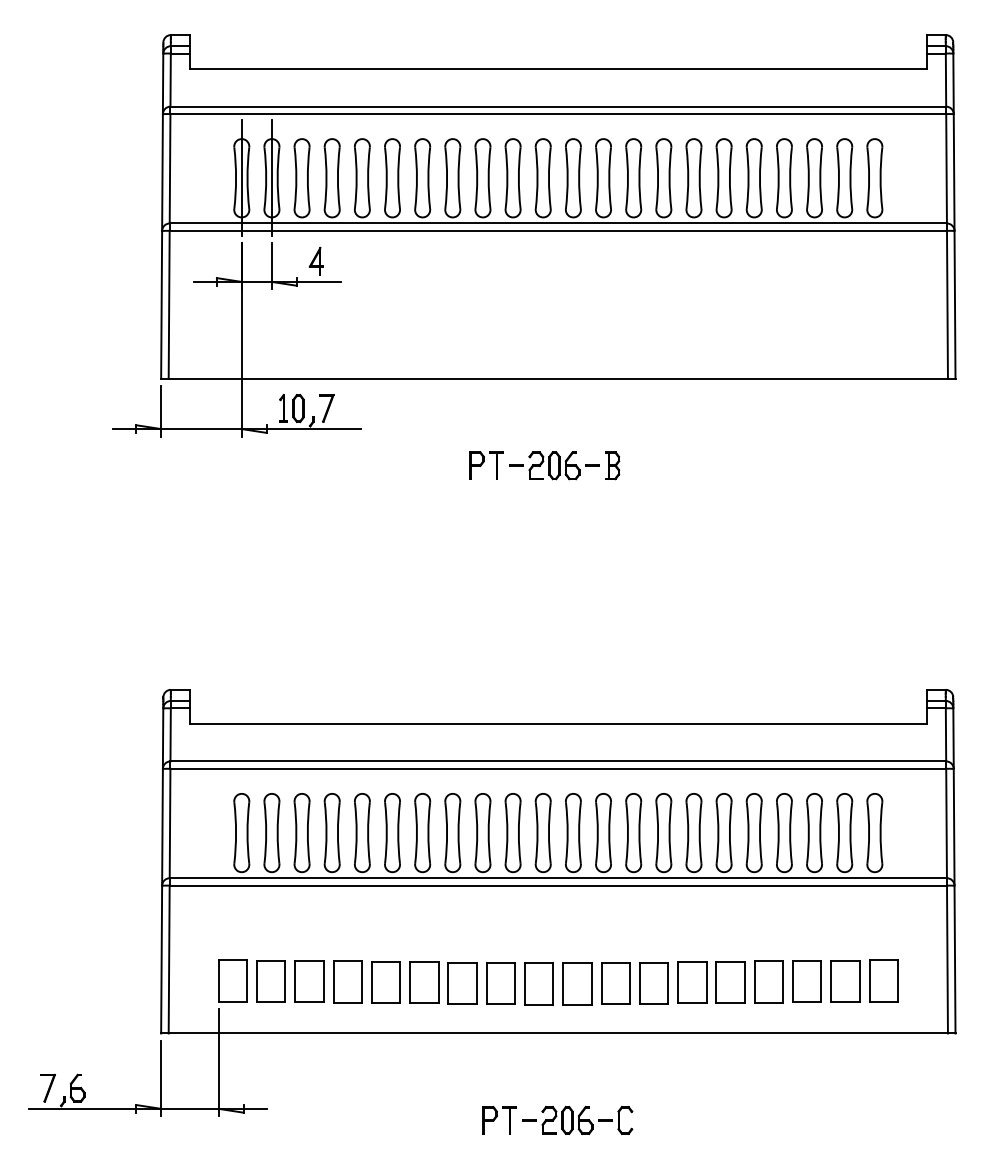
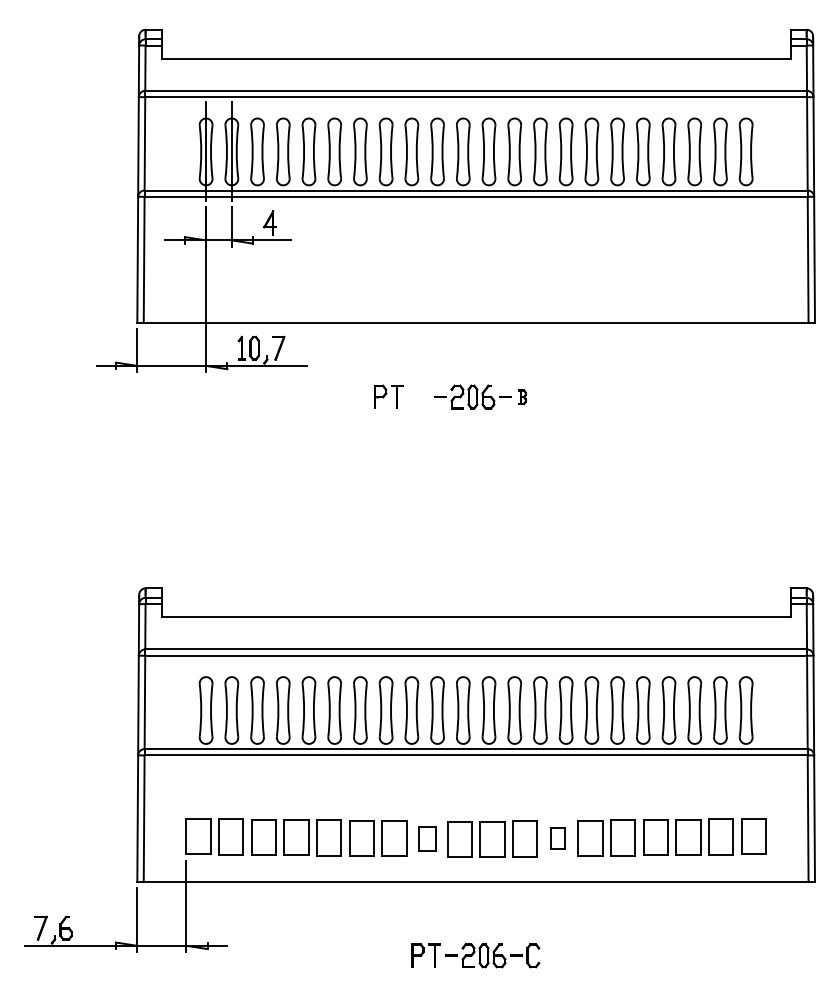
part: (486, 465) -> (388, 396), moved
part: (612, 465) -> (522, 396), size x0.6
part: (500, 983) -> (426, 838), size x0.7
part: (653, 983) -> (557, 838), size x0.6

